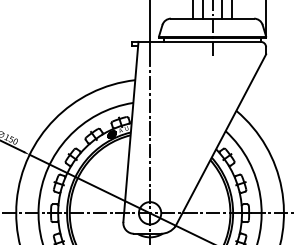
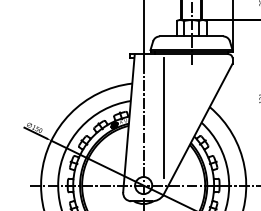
line: (177, 124) -> (164, 117), added

